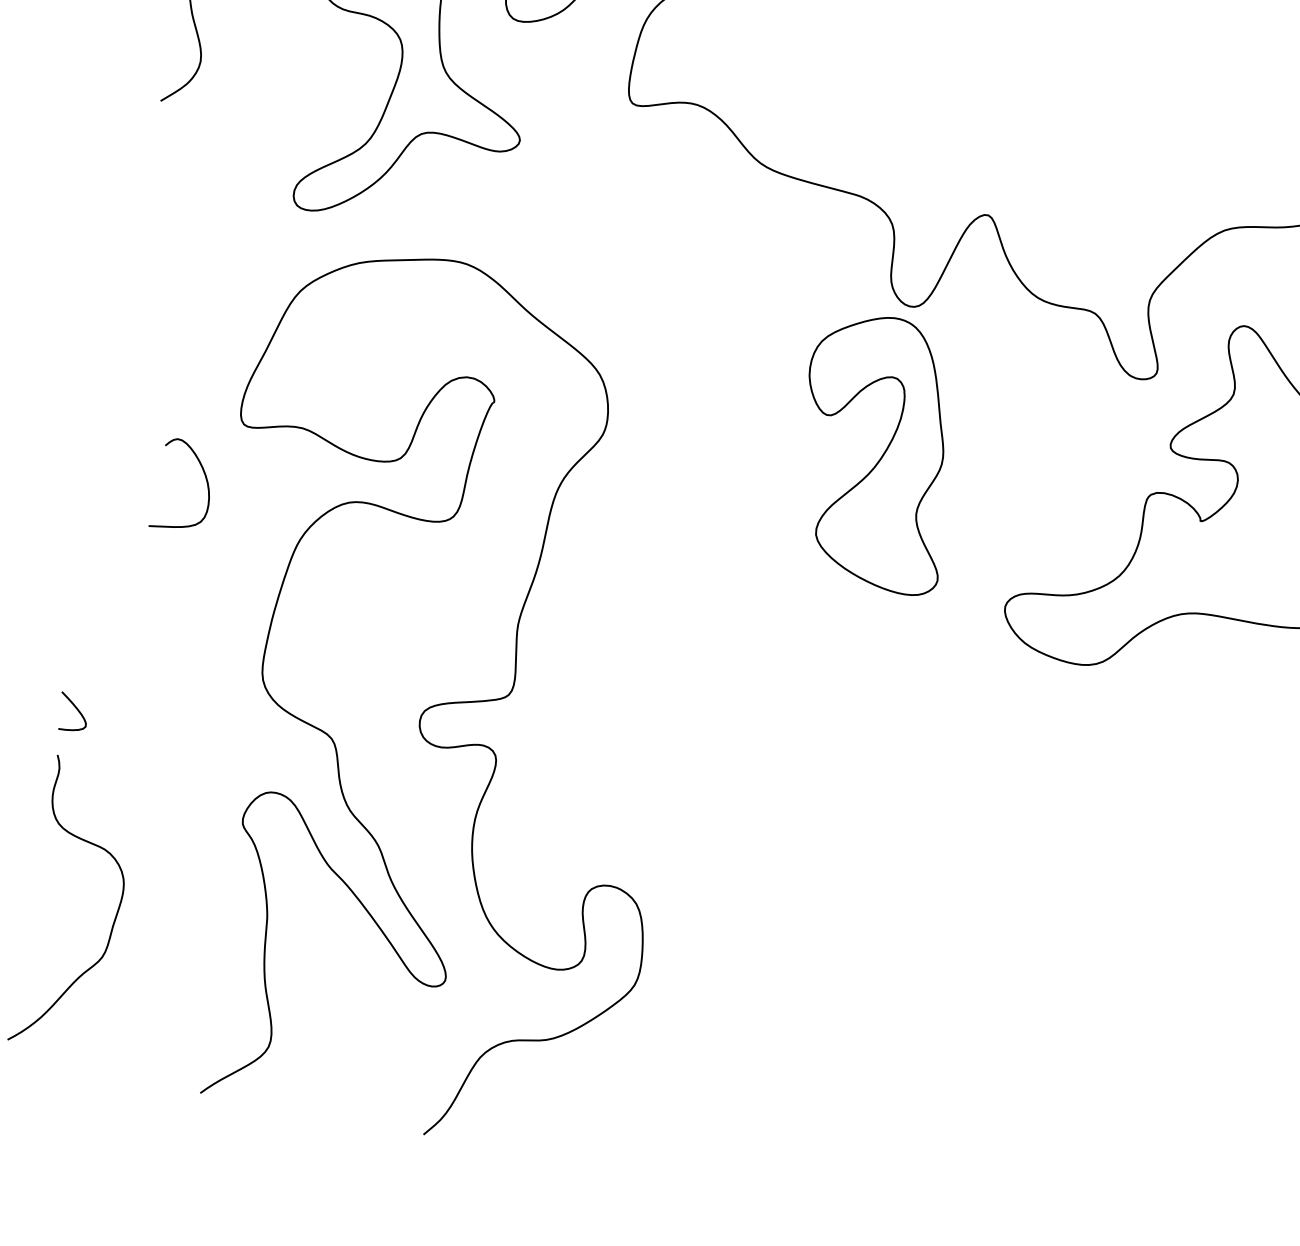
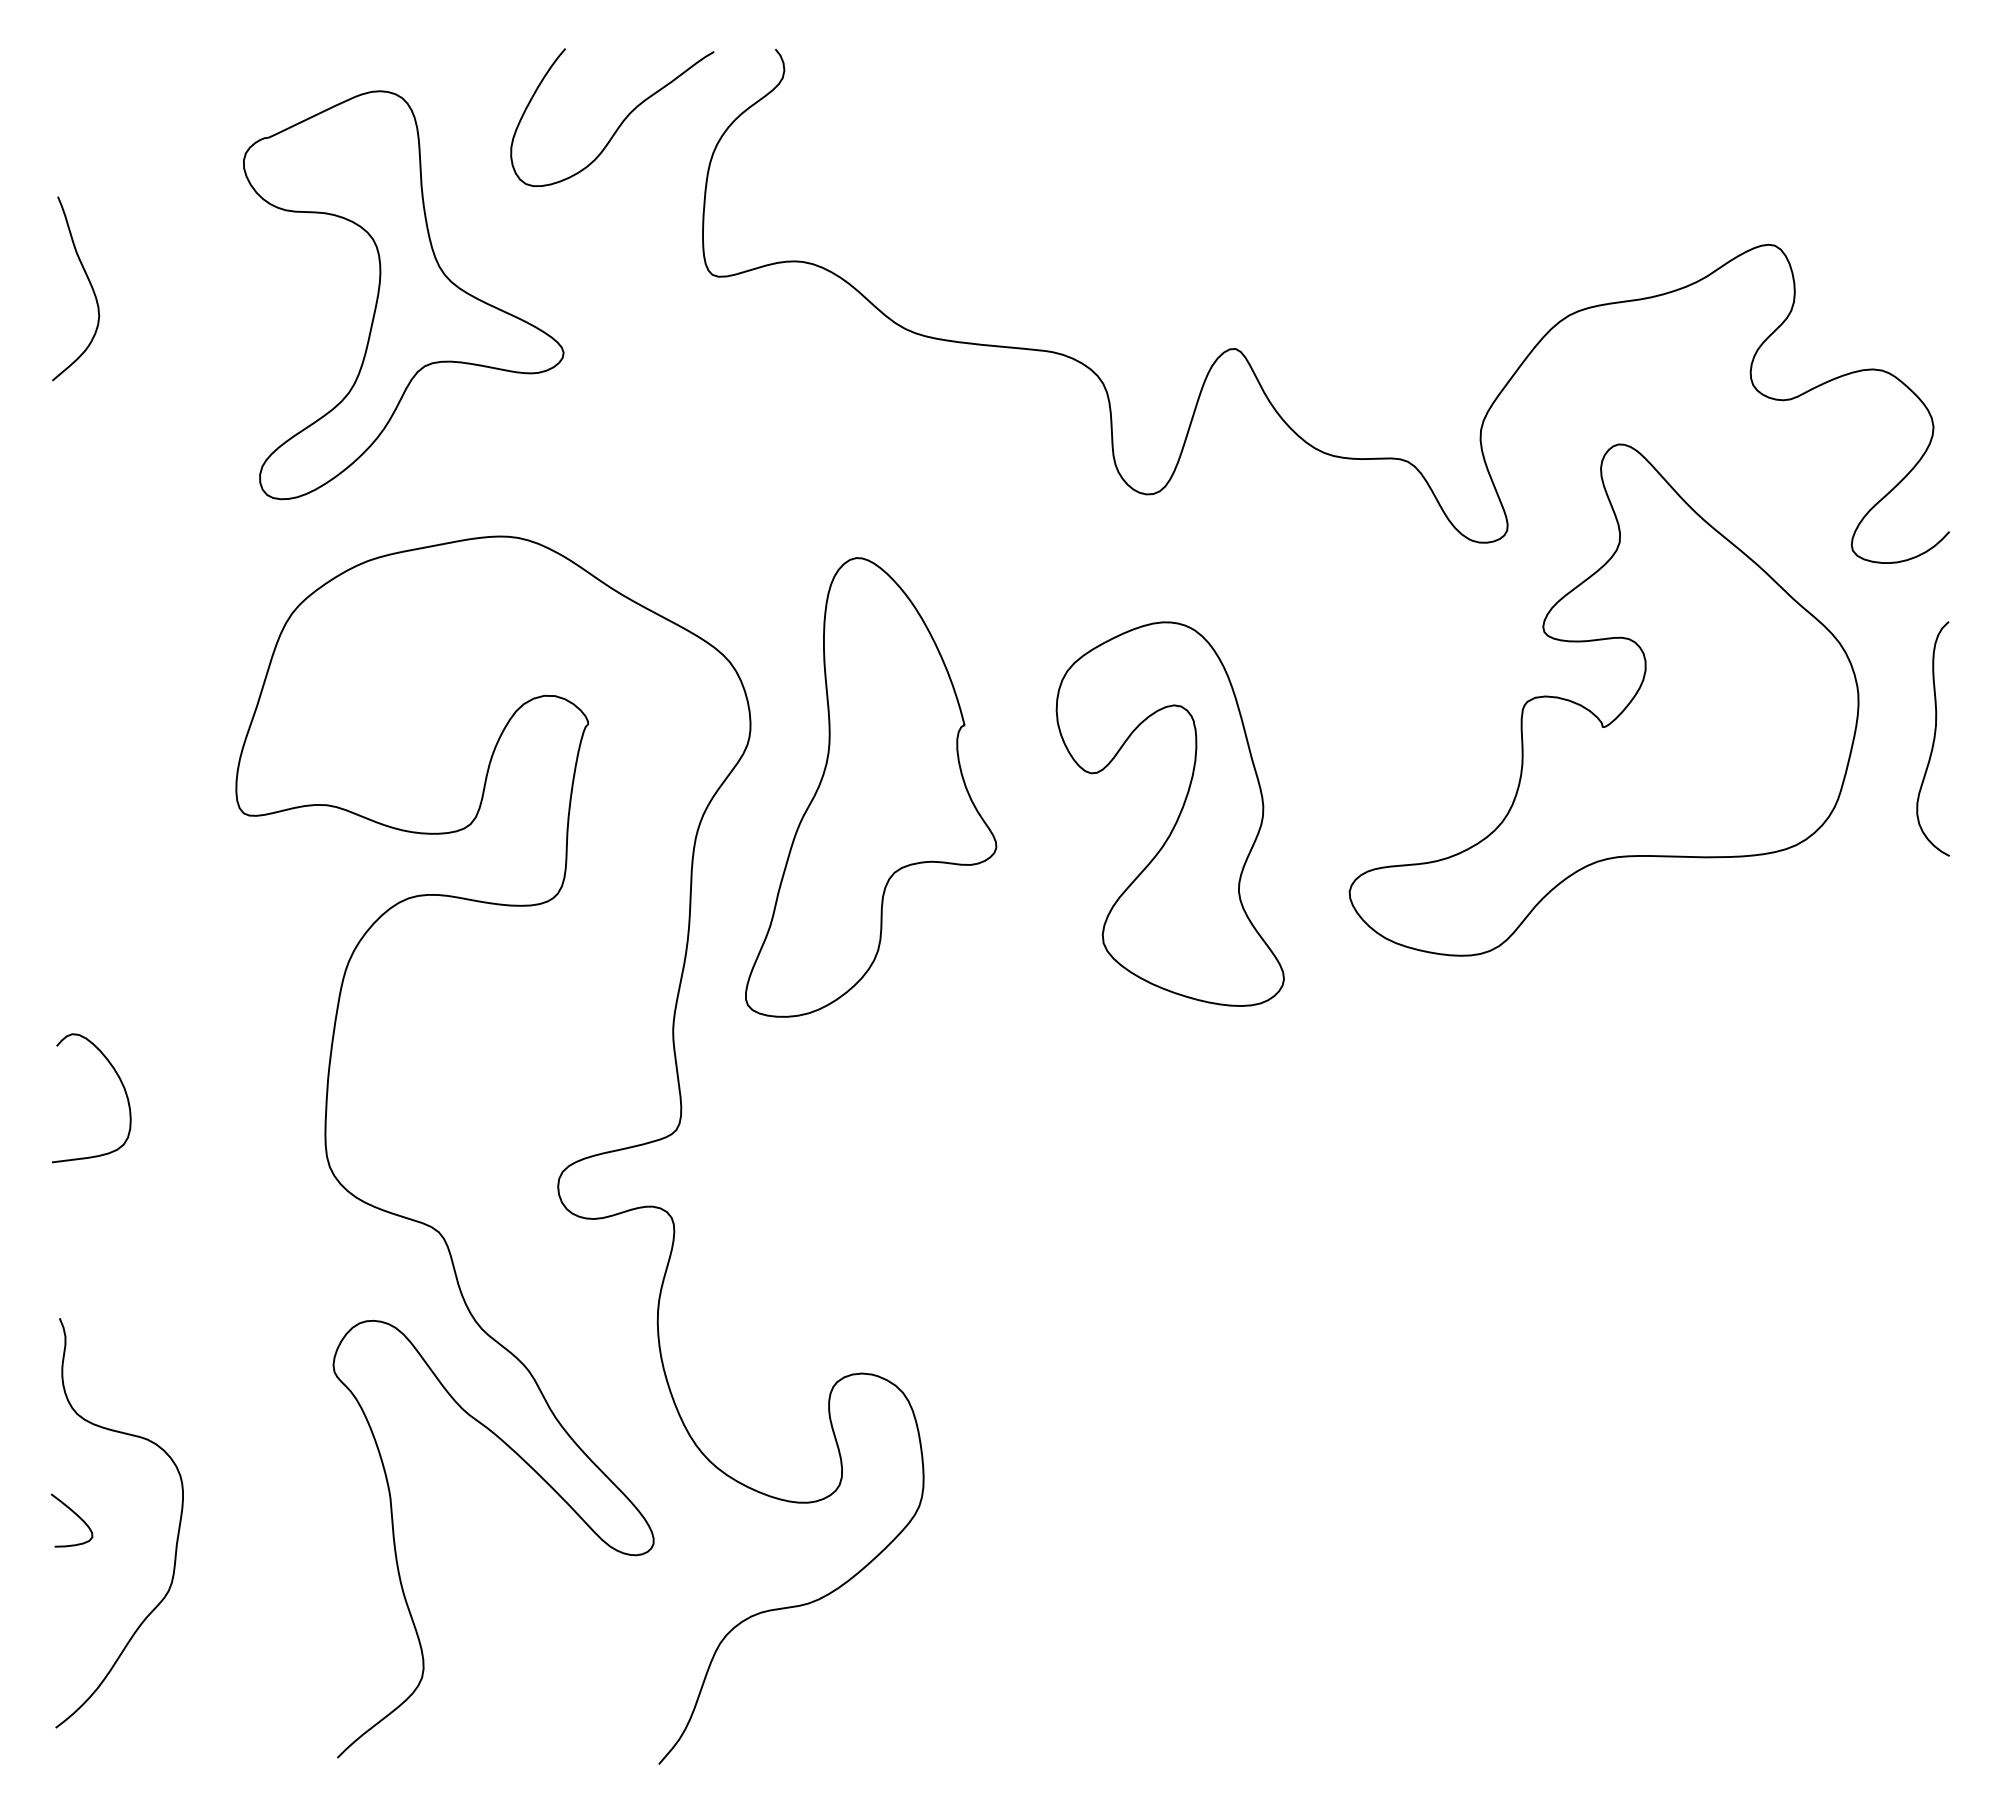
part: (881, 455) -> (1177, 817), moved
part: (684, 478) -> (871, 787), added
curve: (206, 479) -> (121, 1084), moved
curve: (77, 709) -> (76, 1515), moved

